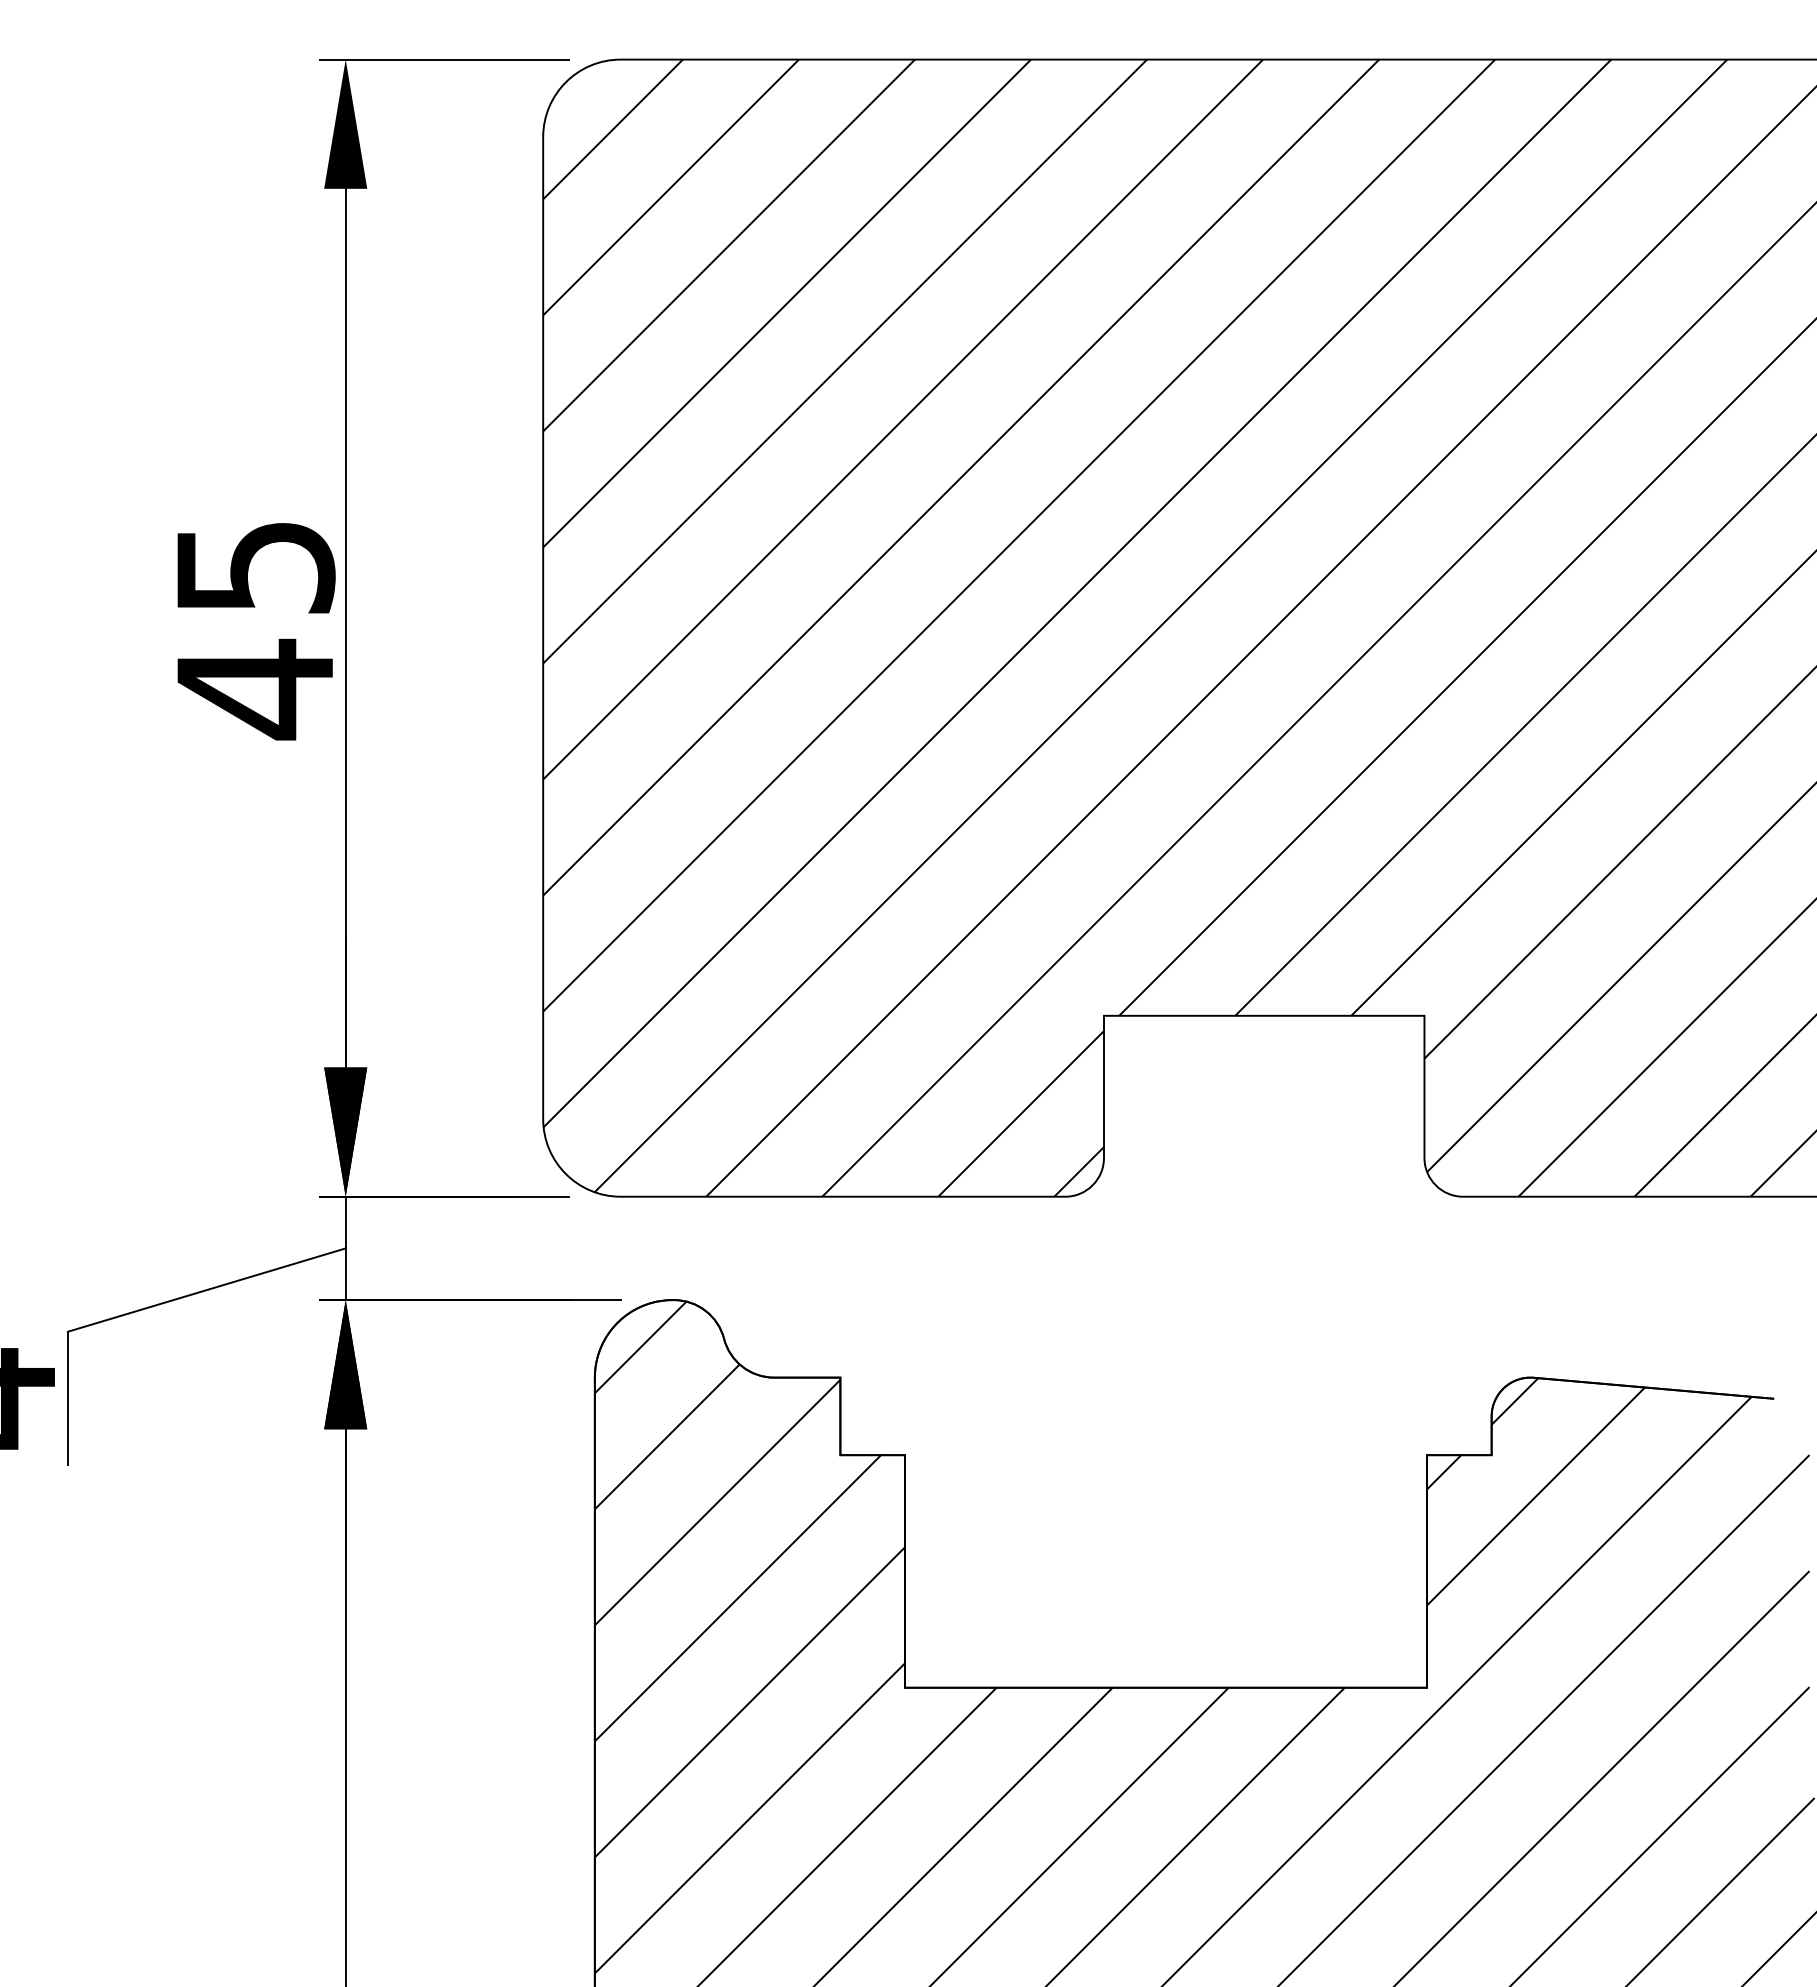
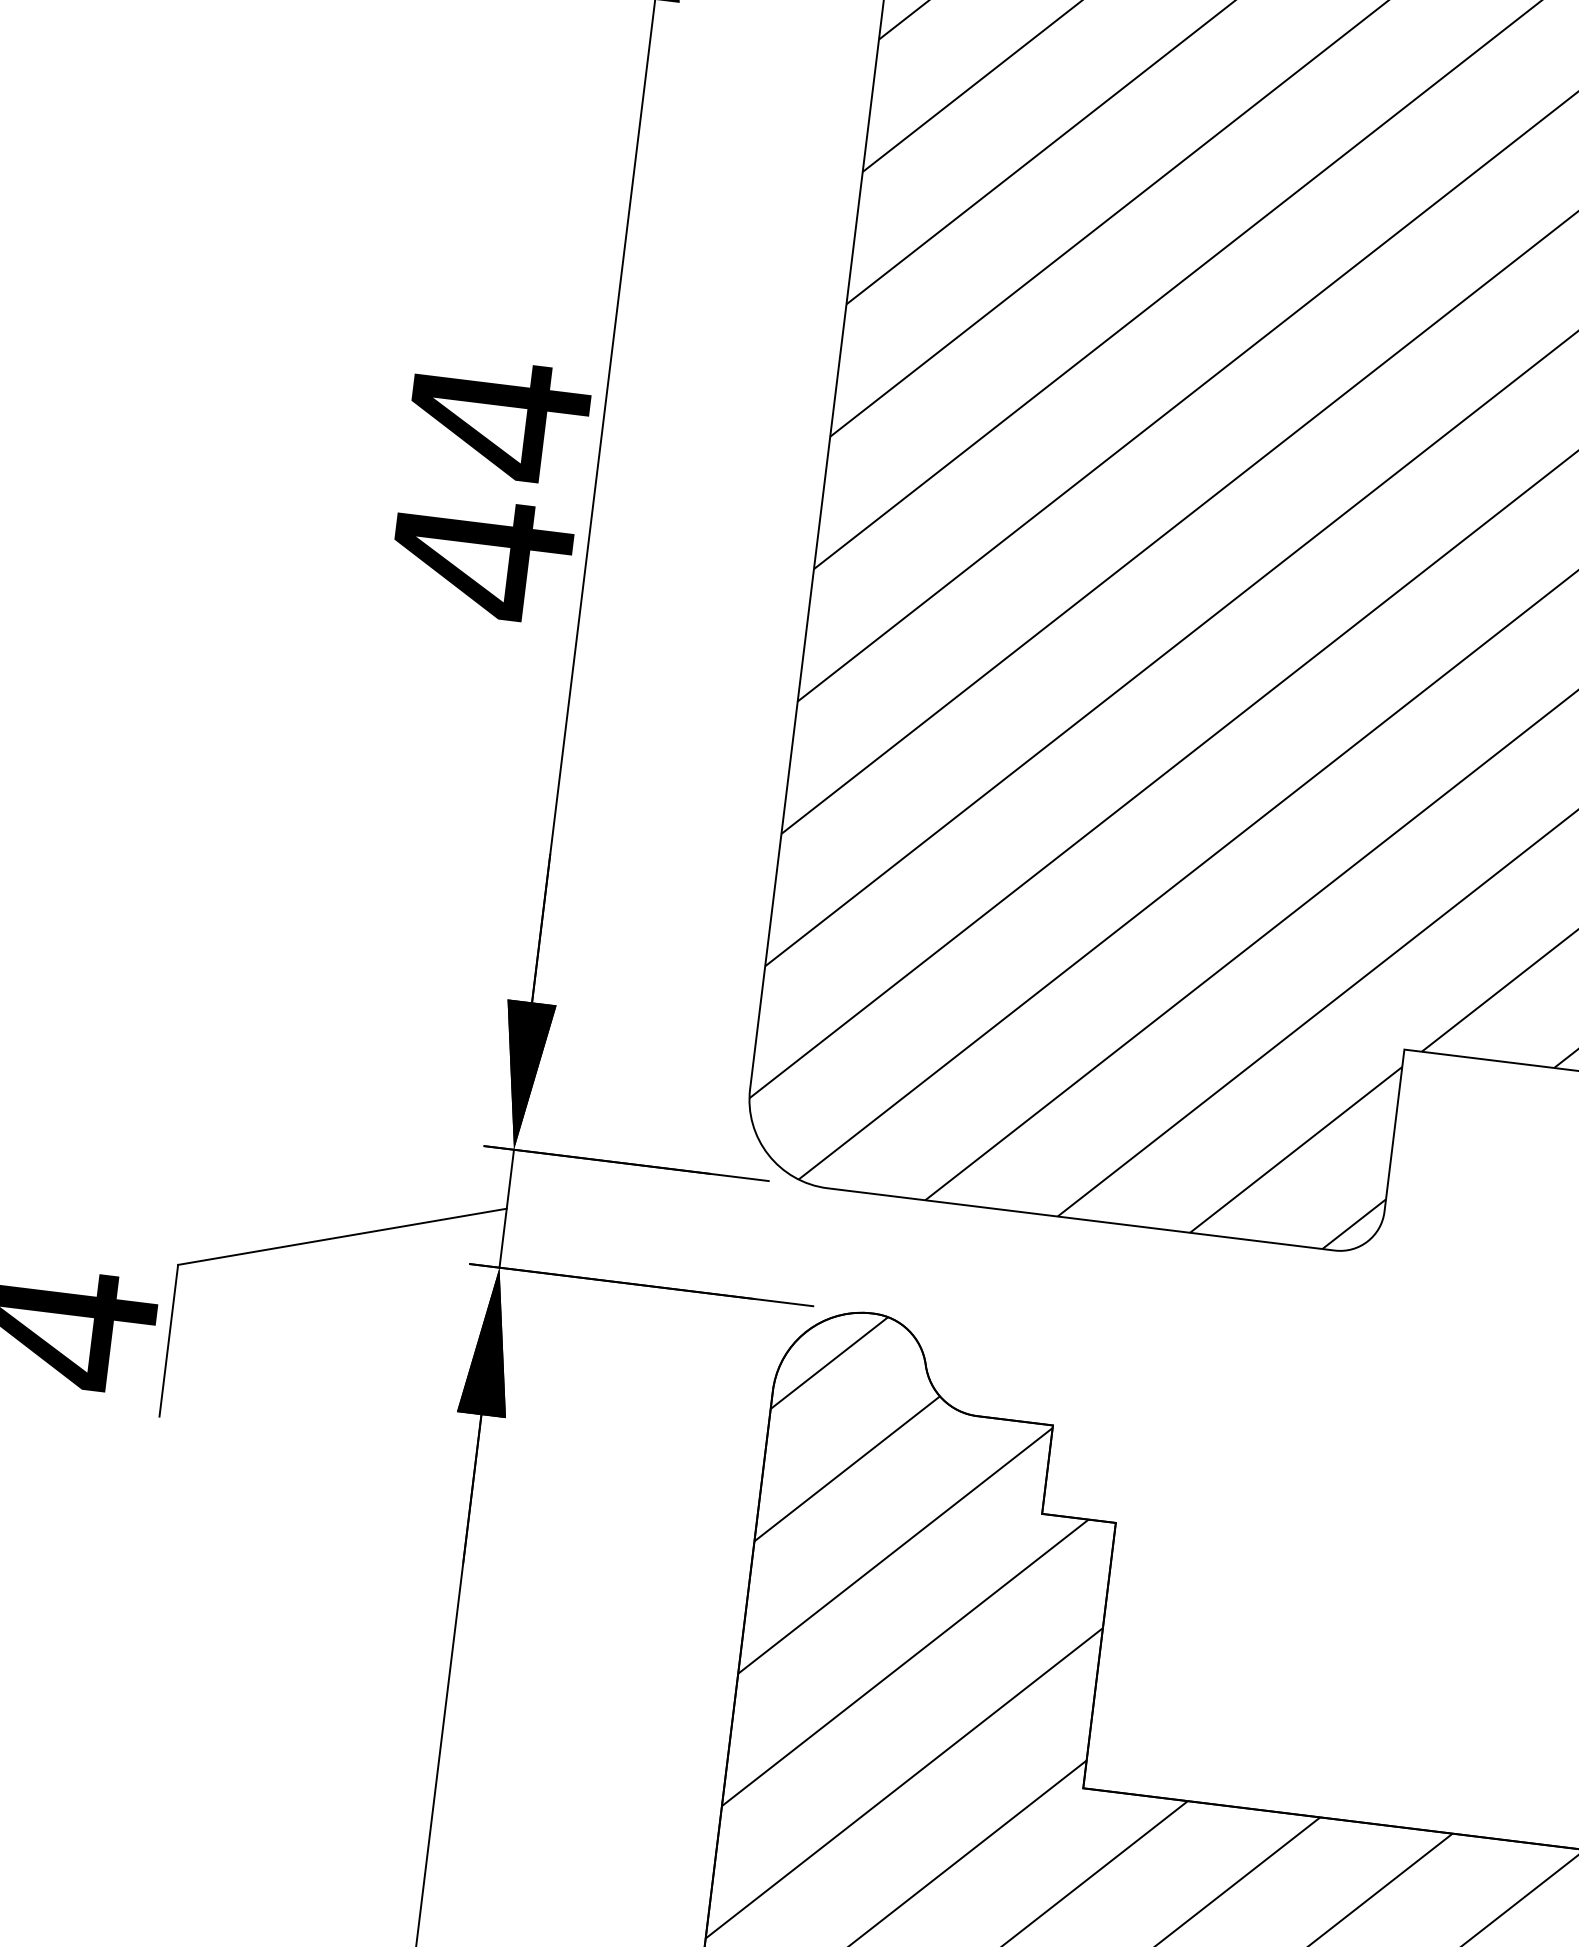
text: (256, 567) -> (500, 419), 45 -> 44

